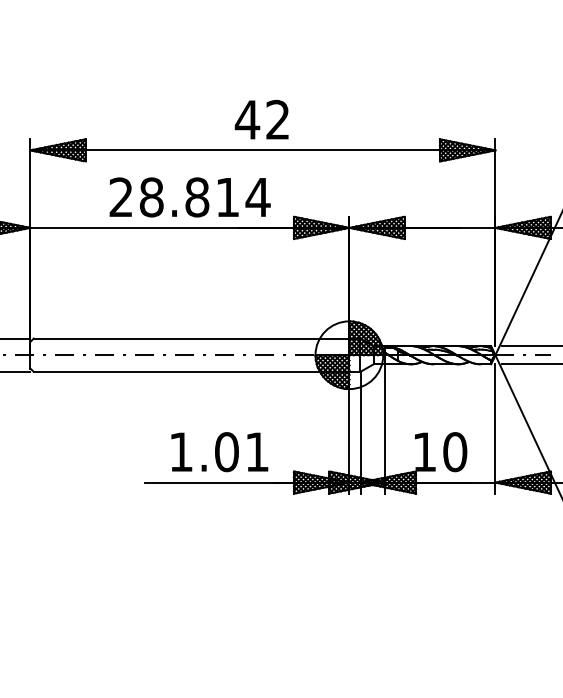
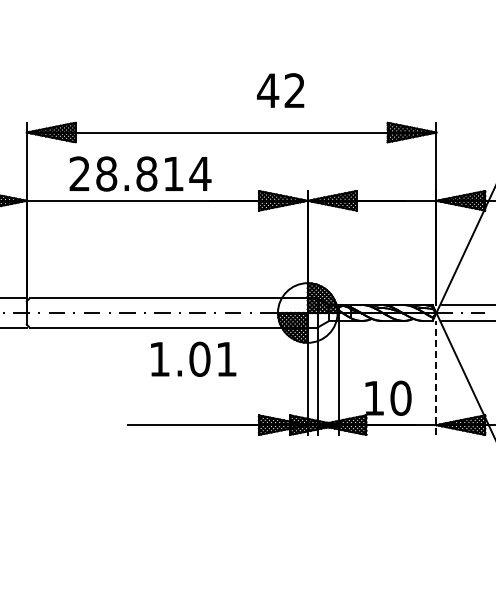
text: (261, 119) -> (280, 90), moved
text: (190, 196) -> (140, 173), moved
line: (495, 428) -> (436, 377), solid -> dashed
text: (219, 451) -> (193, 358), moved

